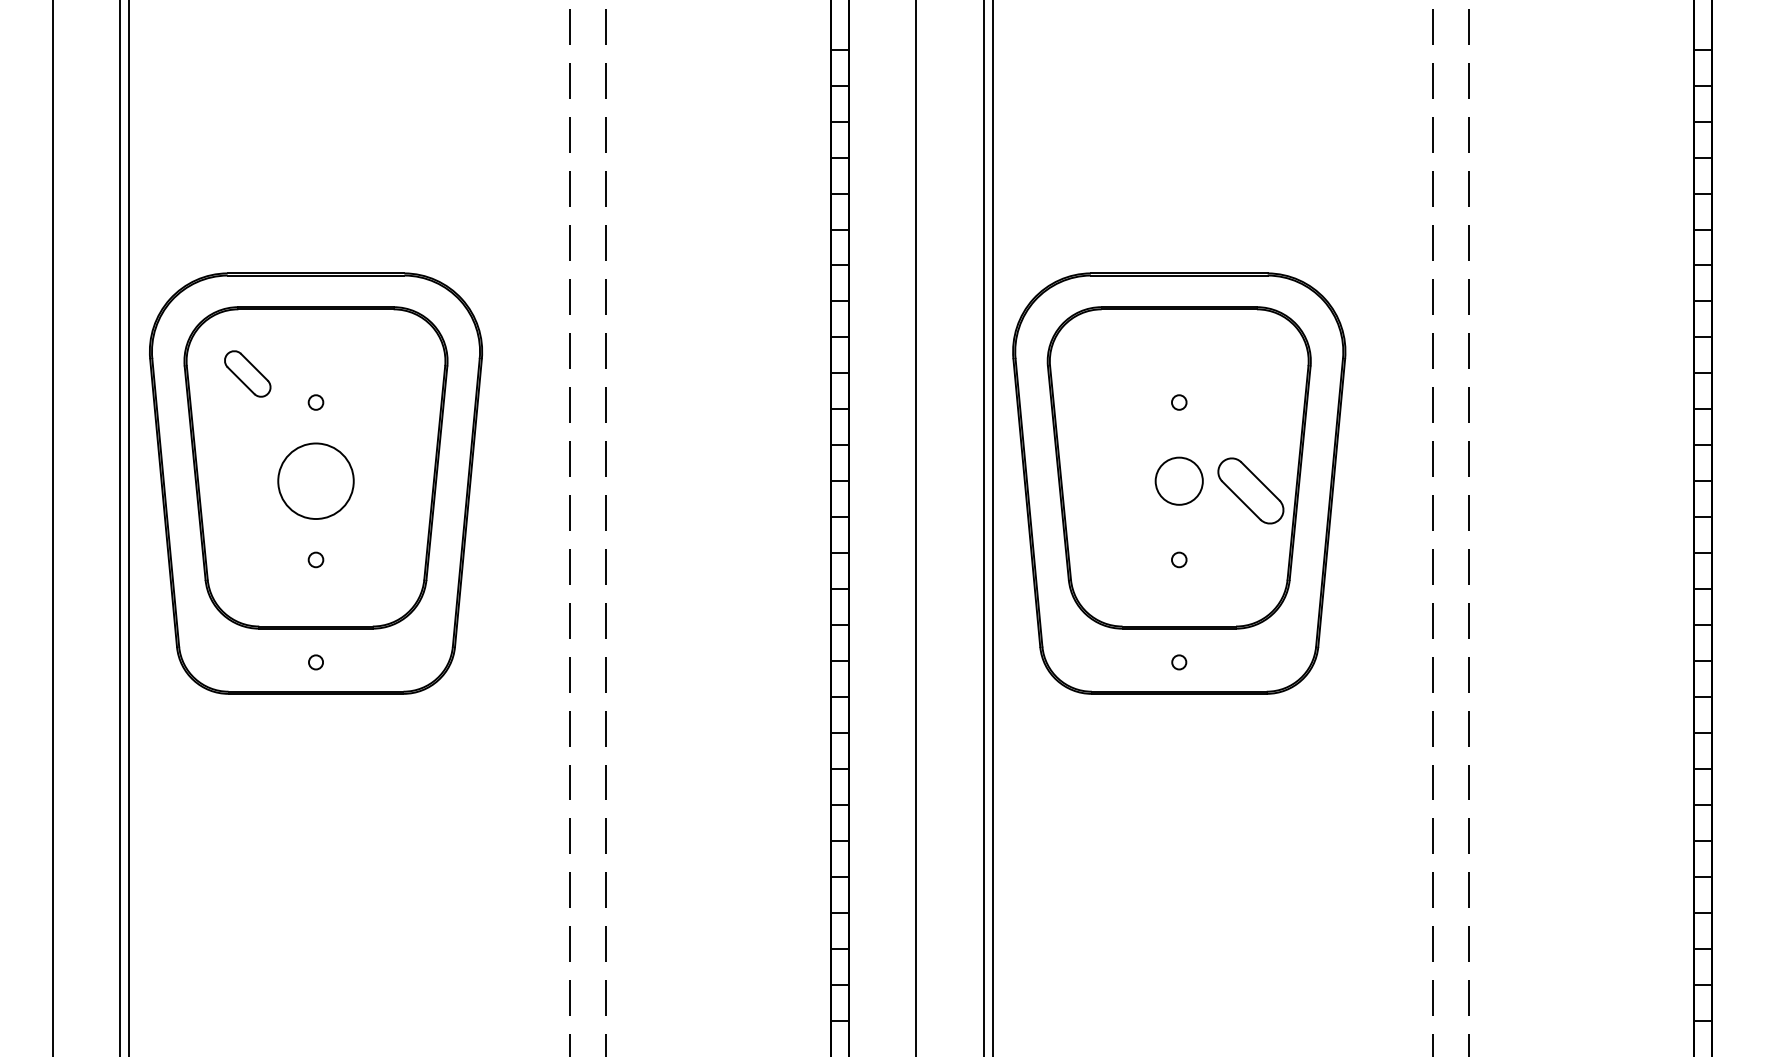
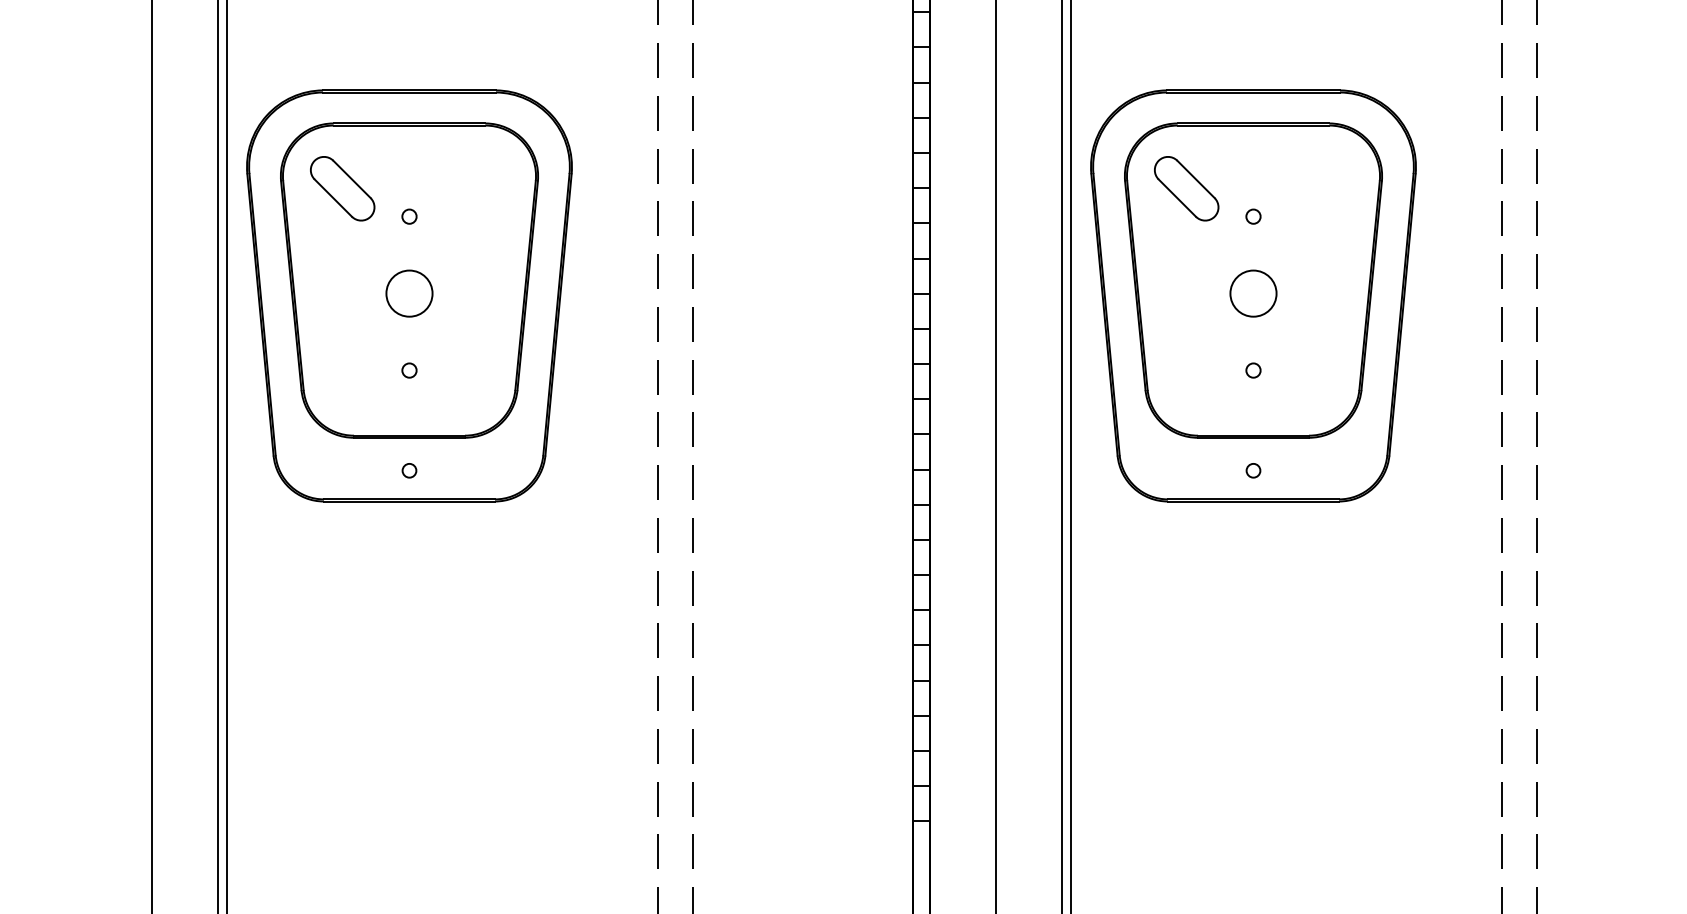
part: (247, 373) -> (342, 188), size x1.43
circle: (315, 480) -> (408, 292), size x0.62
part: (1250, 490) -> (1186, 188), moved

